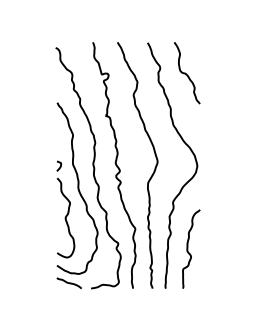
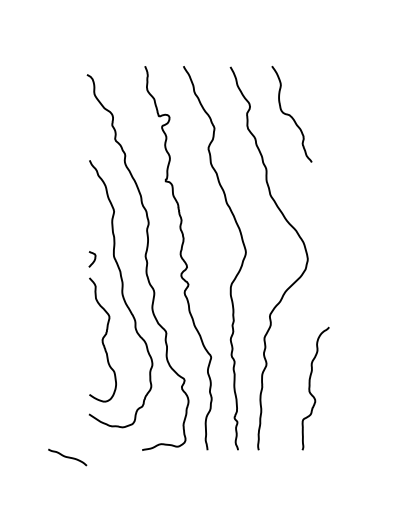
curve: (188, 248) -> (311, 387), moved
line: (68, 282) -> (66, 456), moved

